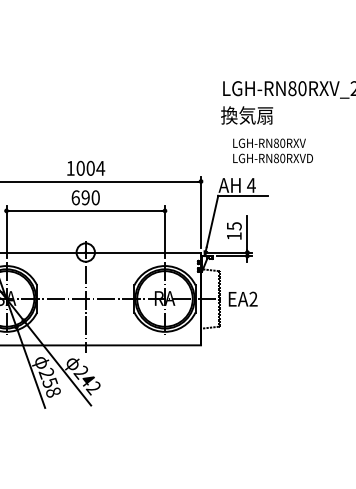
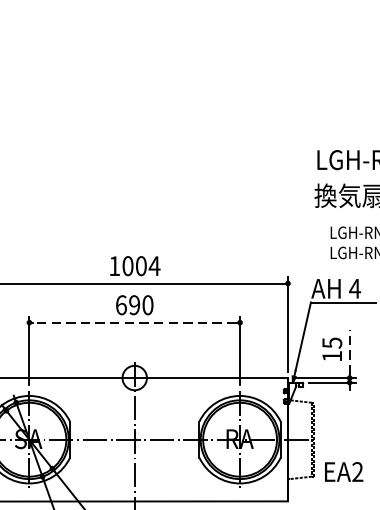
line: (85, 210) -> (134, 322), solid -> dashed
line: (247, 232) -> (349, 351), solid -> dashed
text: (242, 298) -> (343, 471), moved

